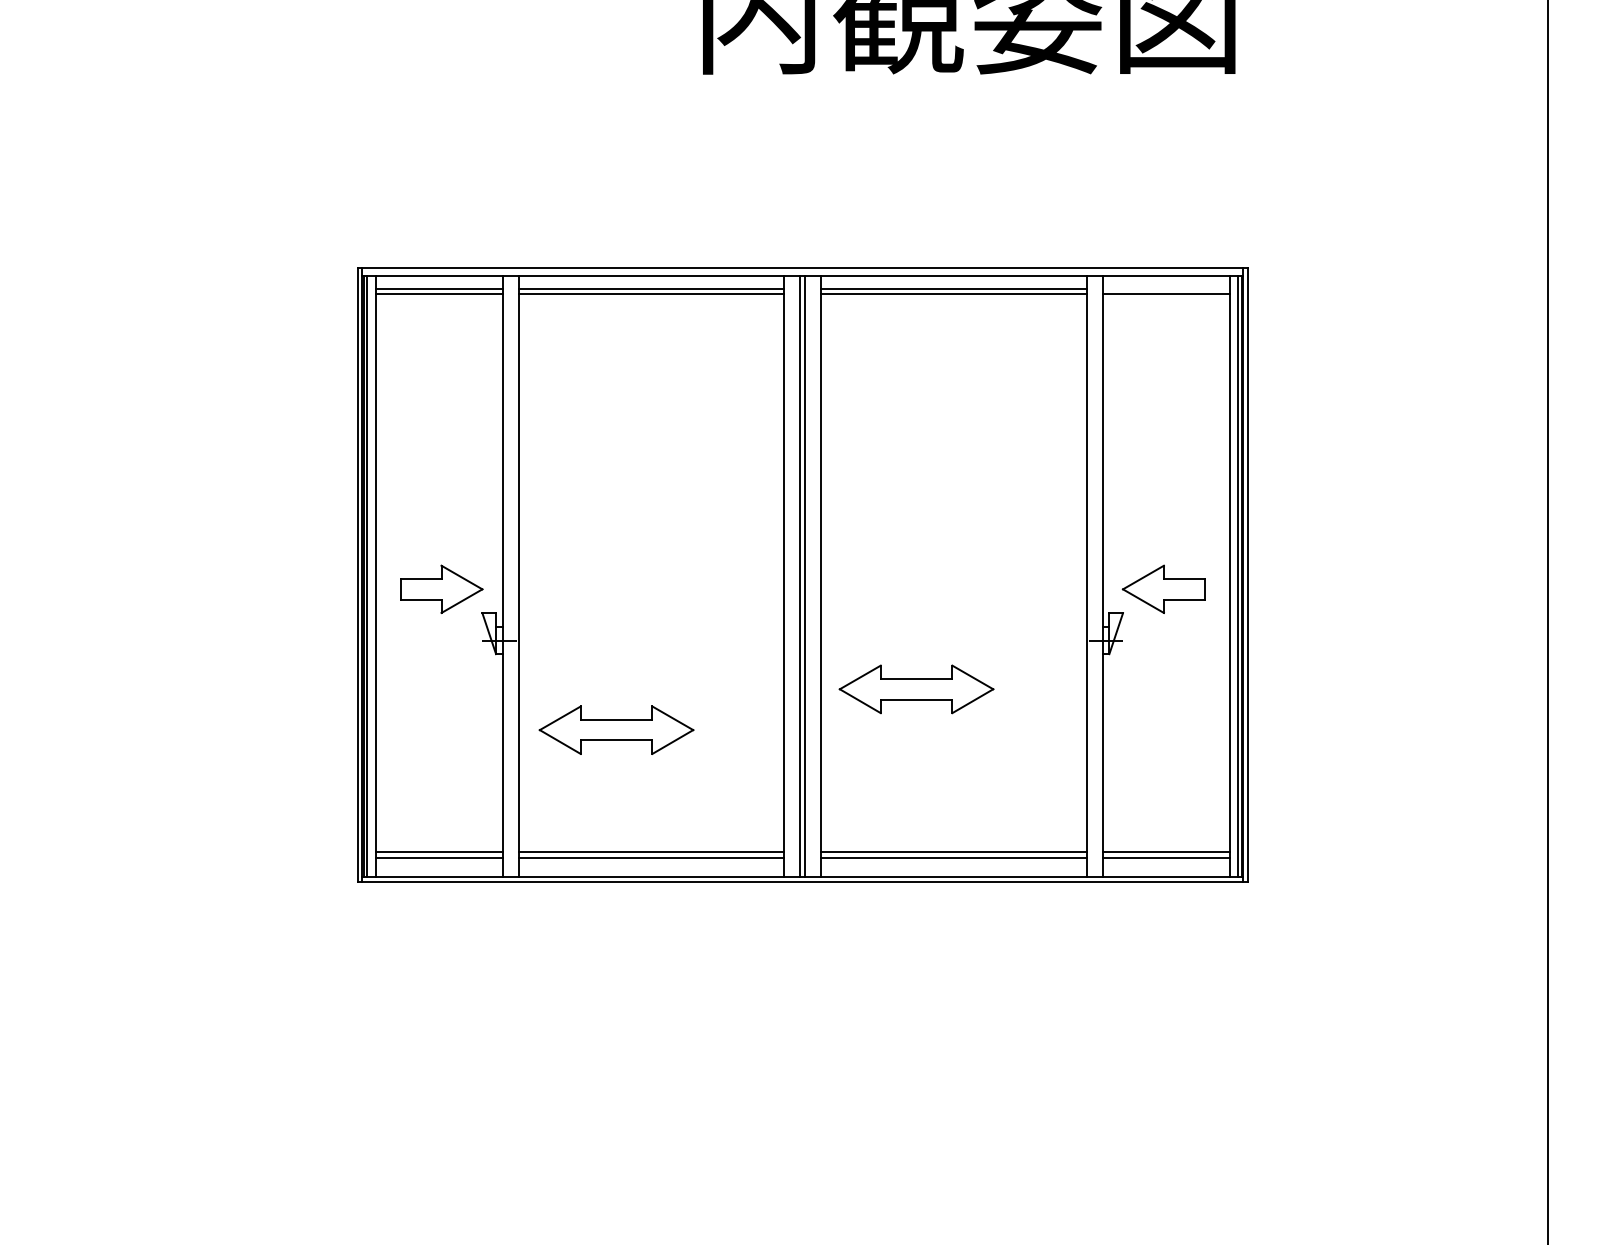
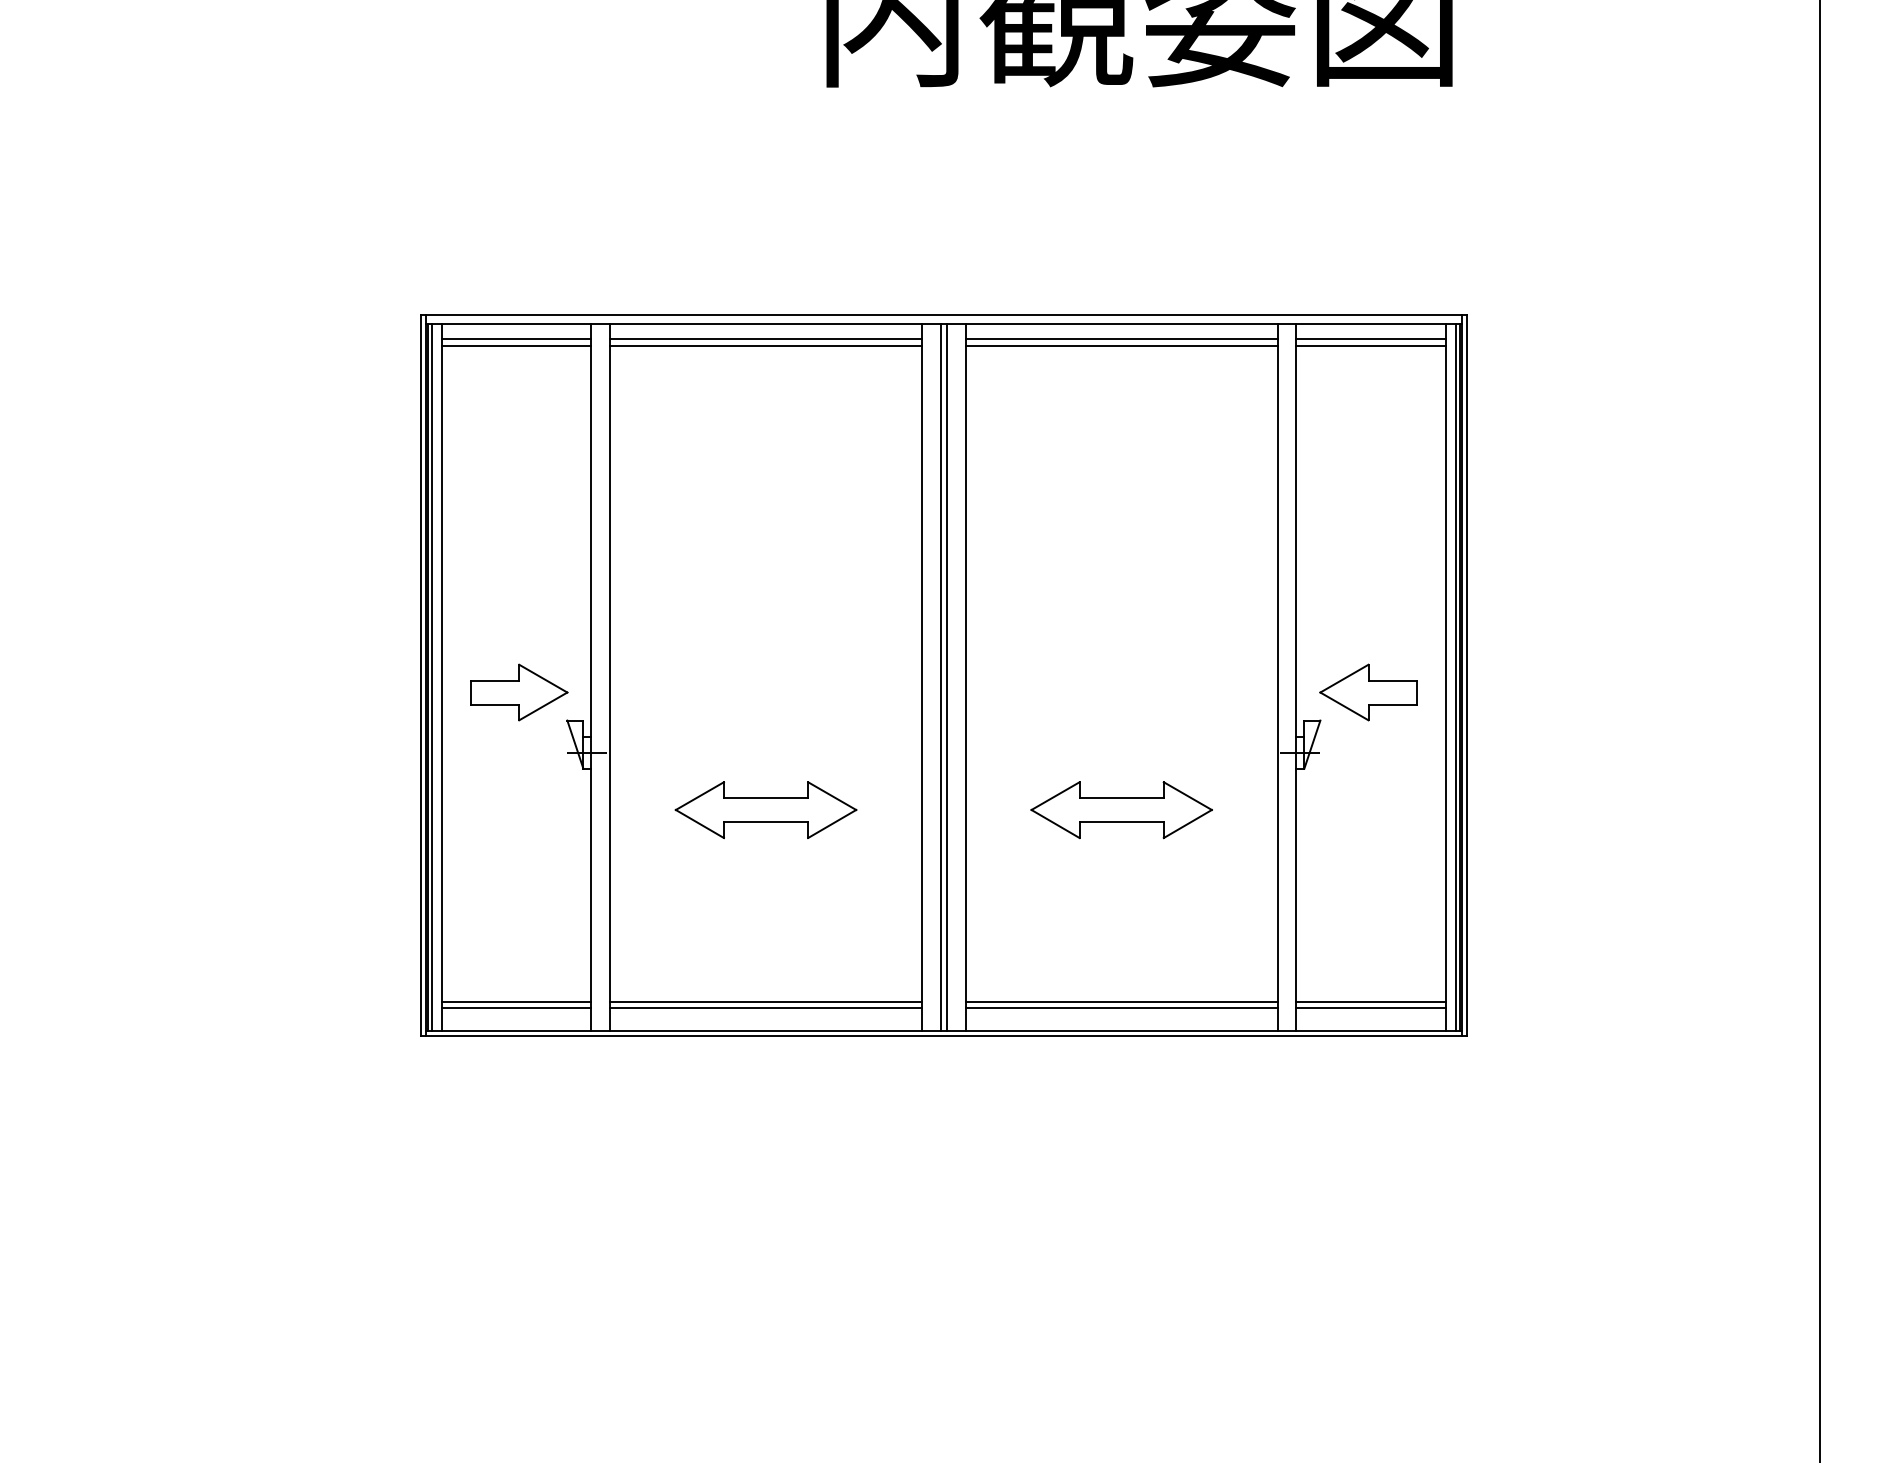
line: (1165, 289) -> (1370, 339), added
part: (916, 689) -> (1121, 810), moved
part: (616, 730) -> (765, 810), moved

